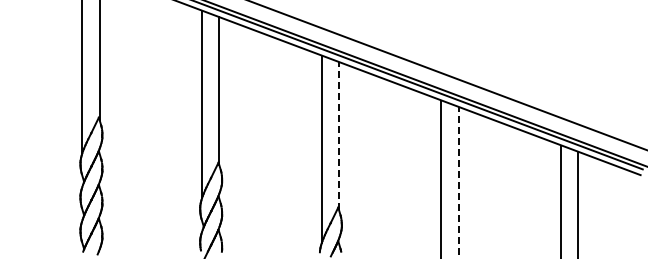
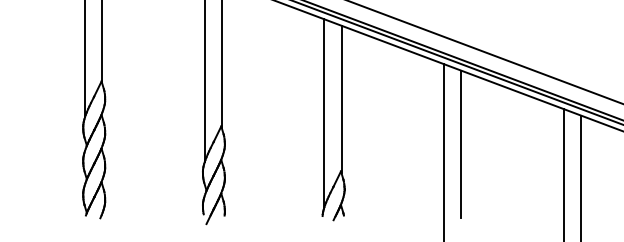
line: (338, 135) -> (341, 99), dashed -> solid
line: (458, 180) -> (461, 144), dashed -> solid

